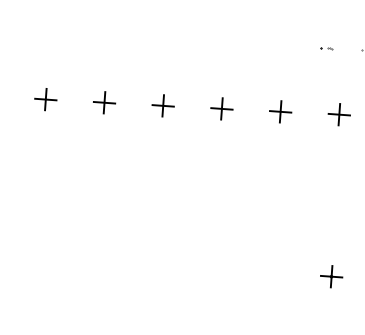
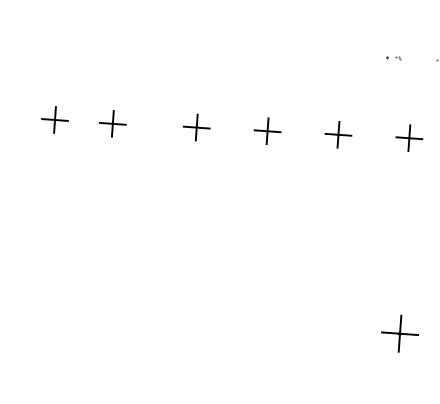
part: (104, 102) -> (112, 123), moved
part: (331, 276) -> (399, 333), size x1.4

